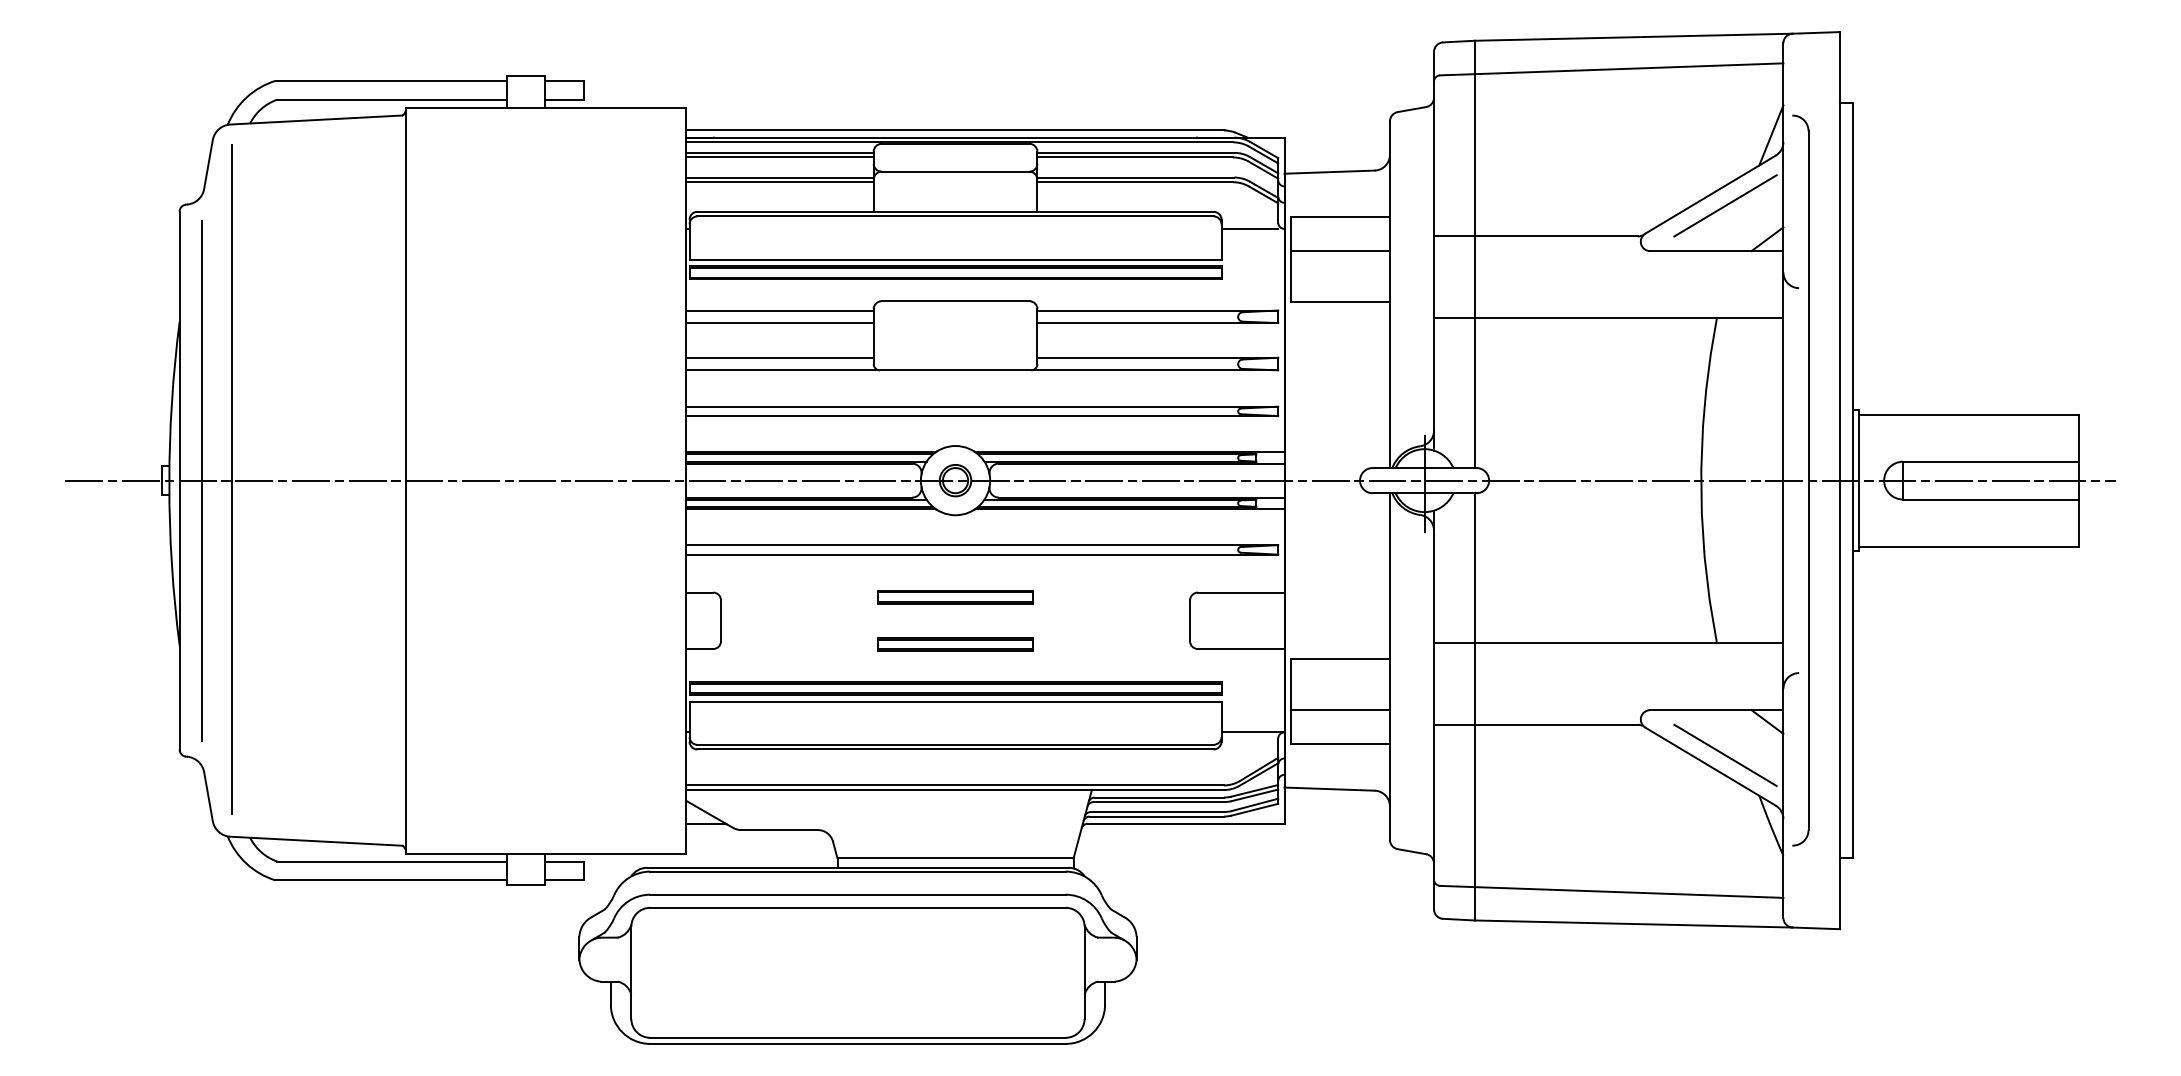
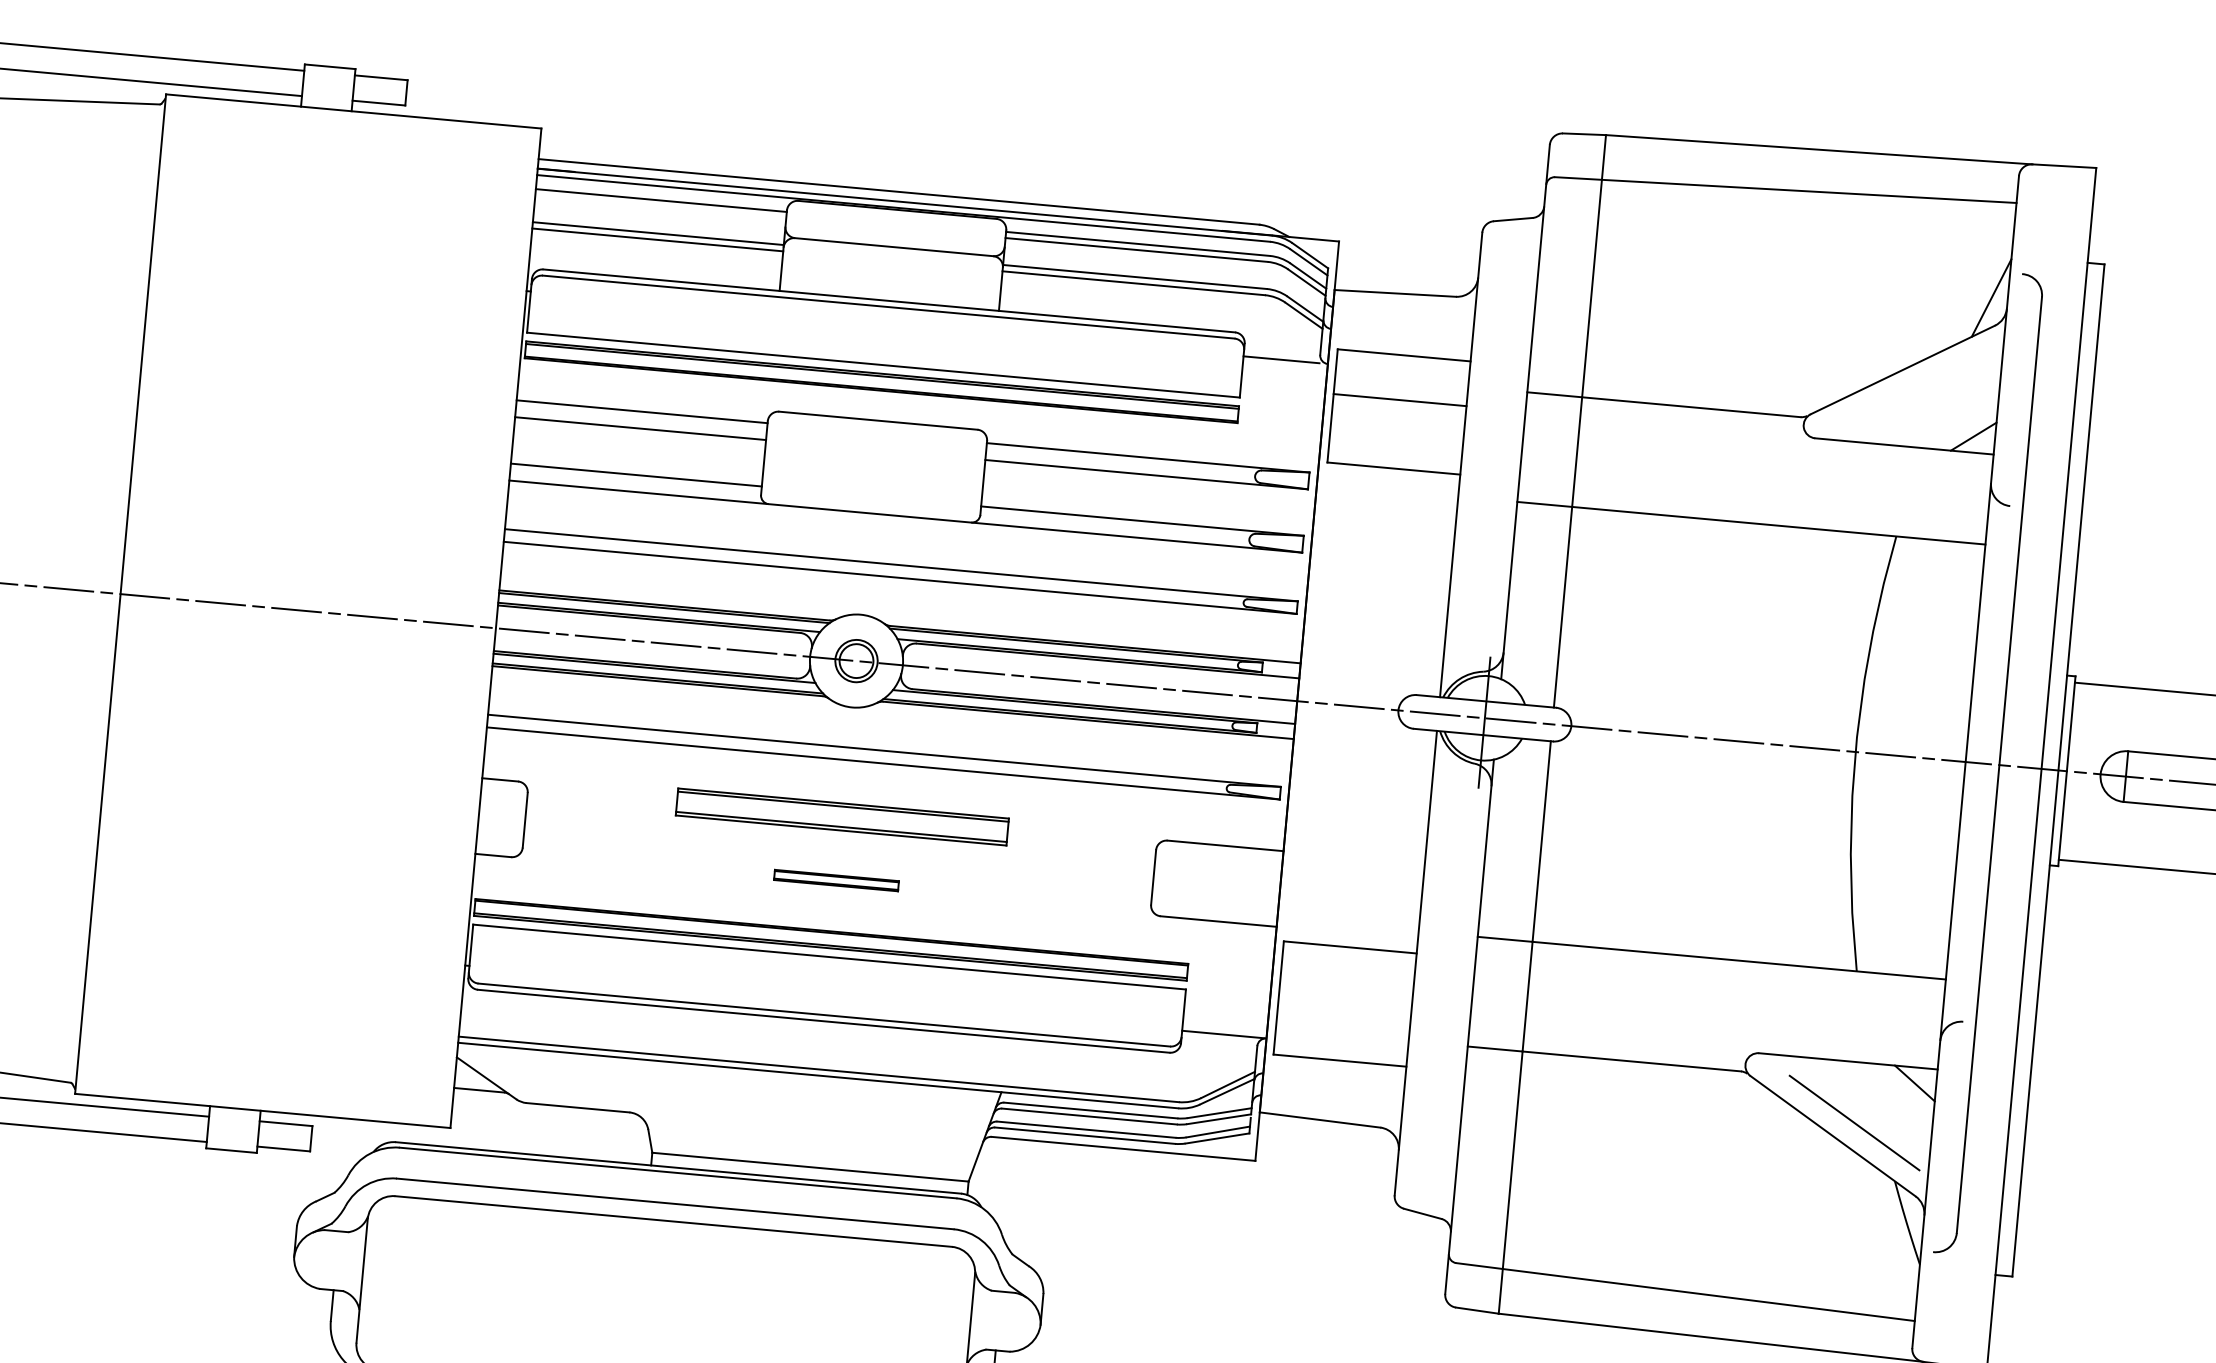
line: (779, 157) -> (660, 206), removed
line: (1725, 205) -> (1921, 386), removed
part: (955, 597) -> (842, 817), size x1.6
part: (955, 644) -> (836, 880), size x0.6
line: (1339, 710) -> (1342, 1015), removed

